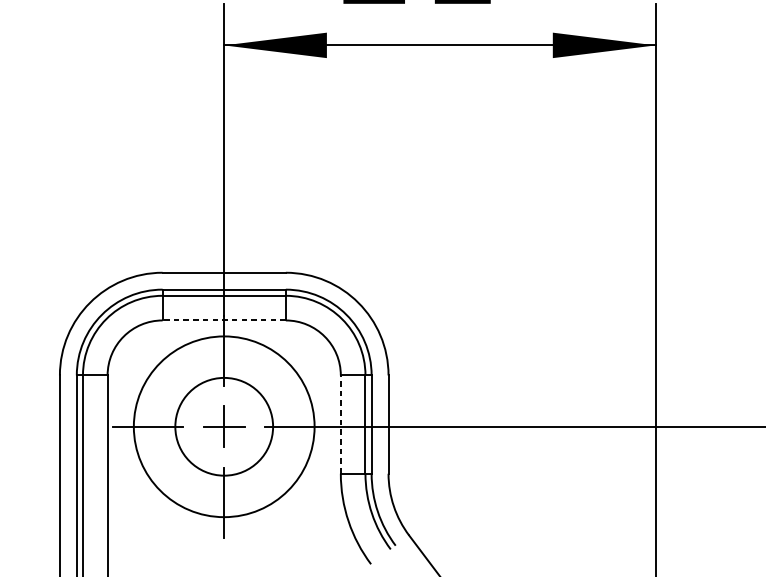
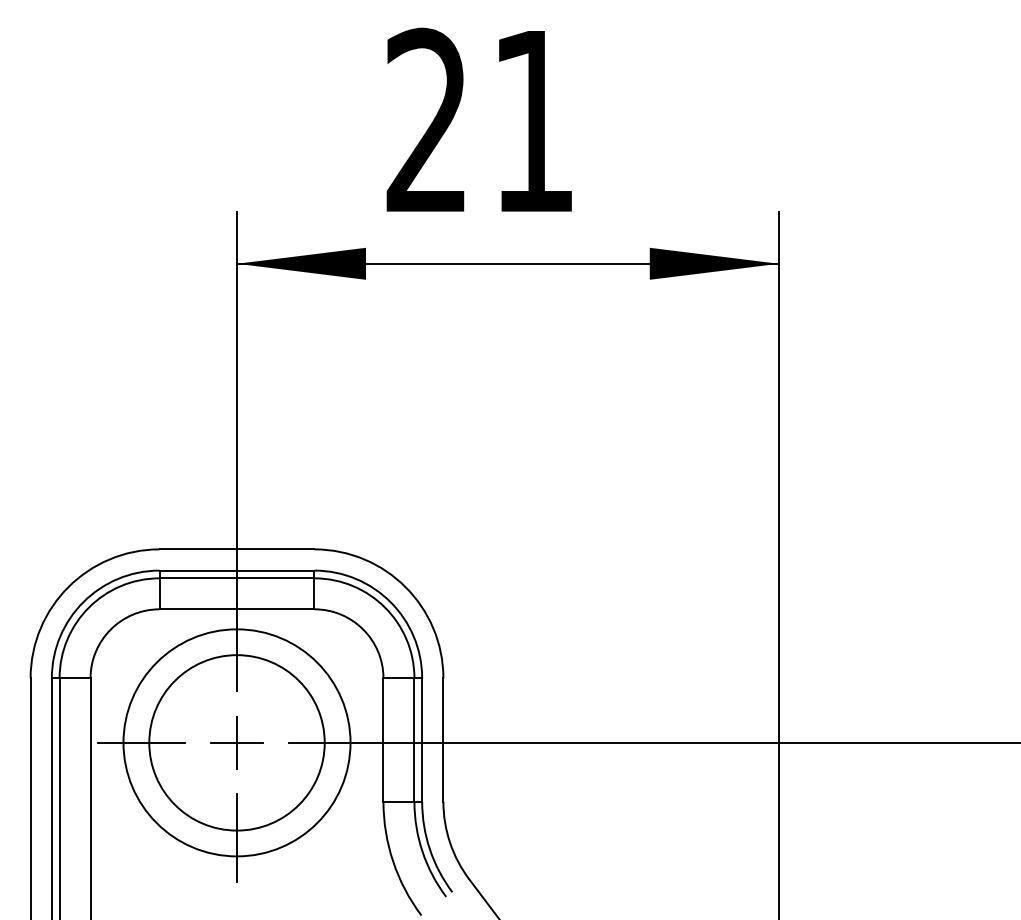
line: (223, 320) -> (236, 609), dashed -> solid
line: (340, 424) -> (383, 740), dashed -> solid
circle: (223, 426) -> (236, 742), size x1.43

